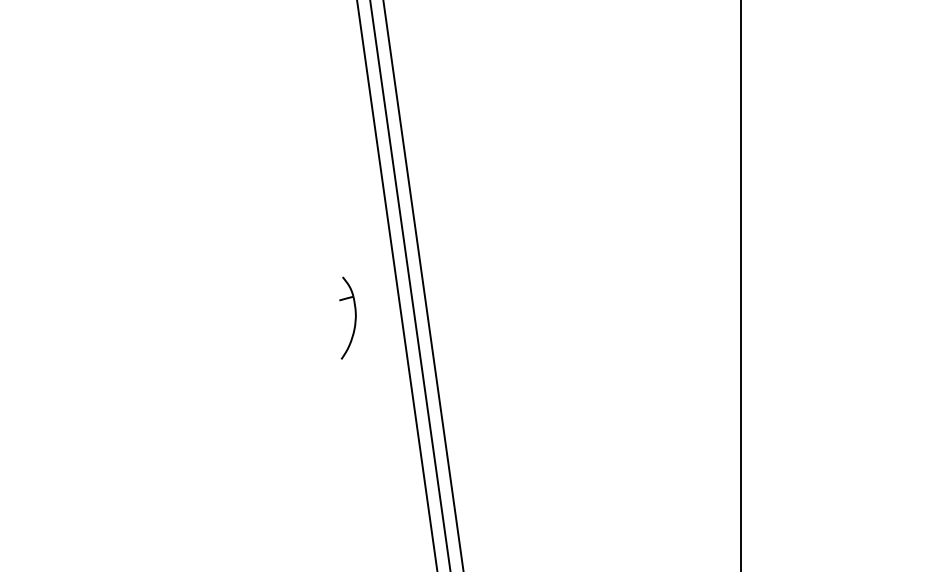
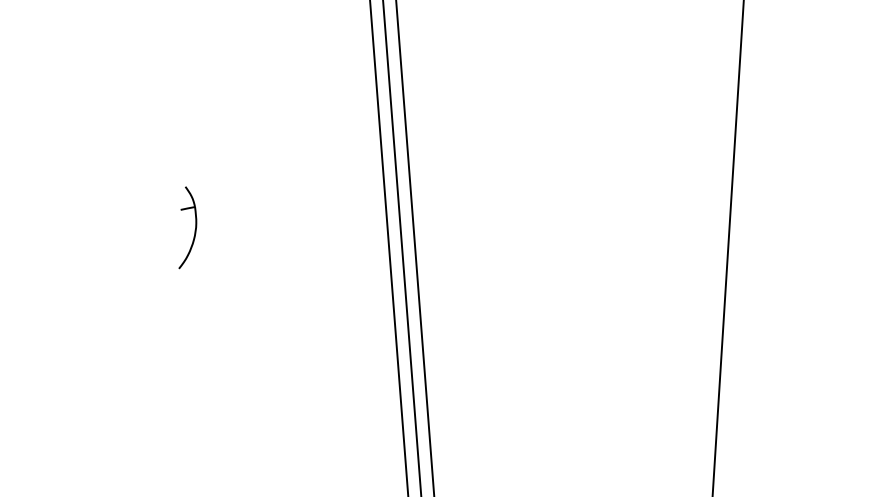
part: (354, 318) -> (194, 228), moved

